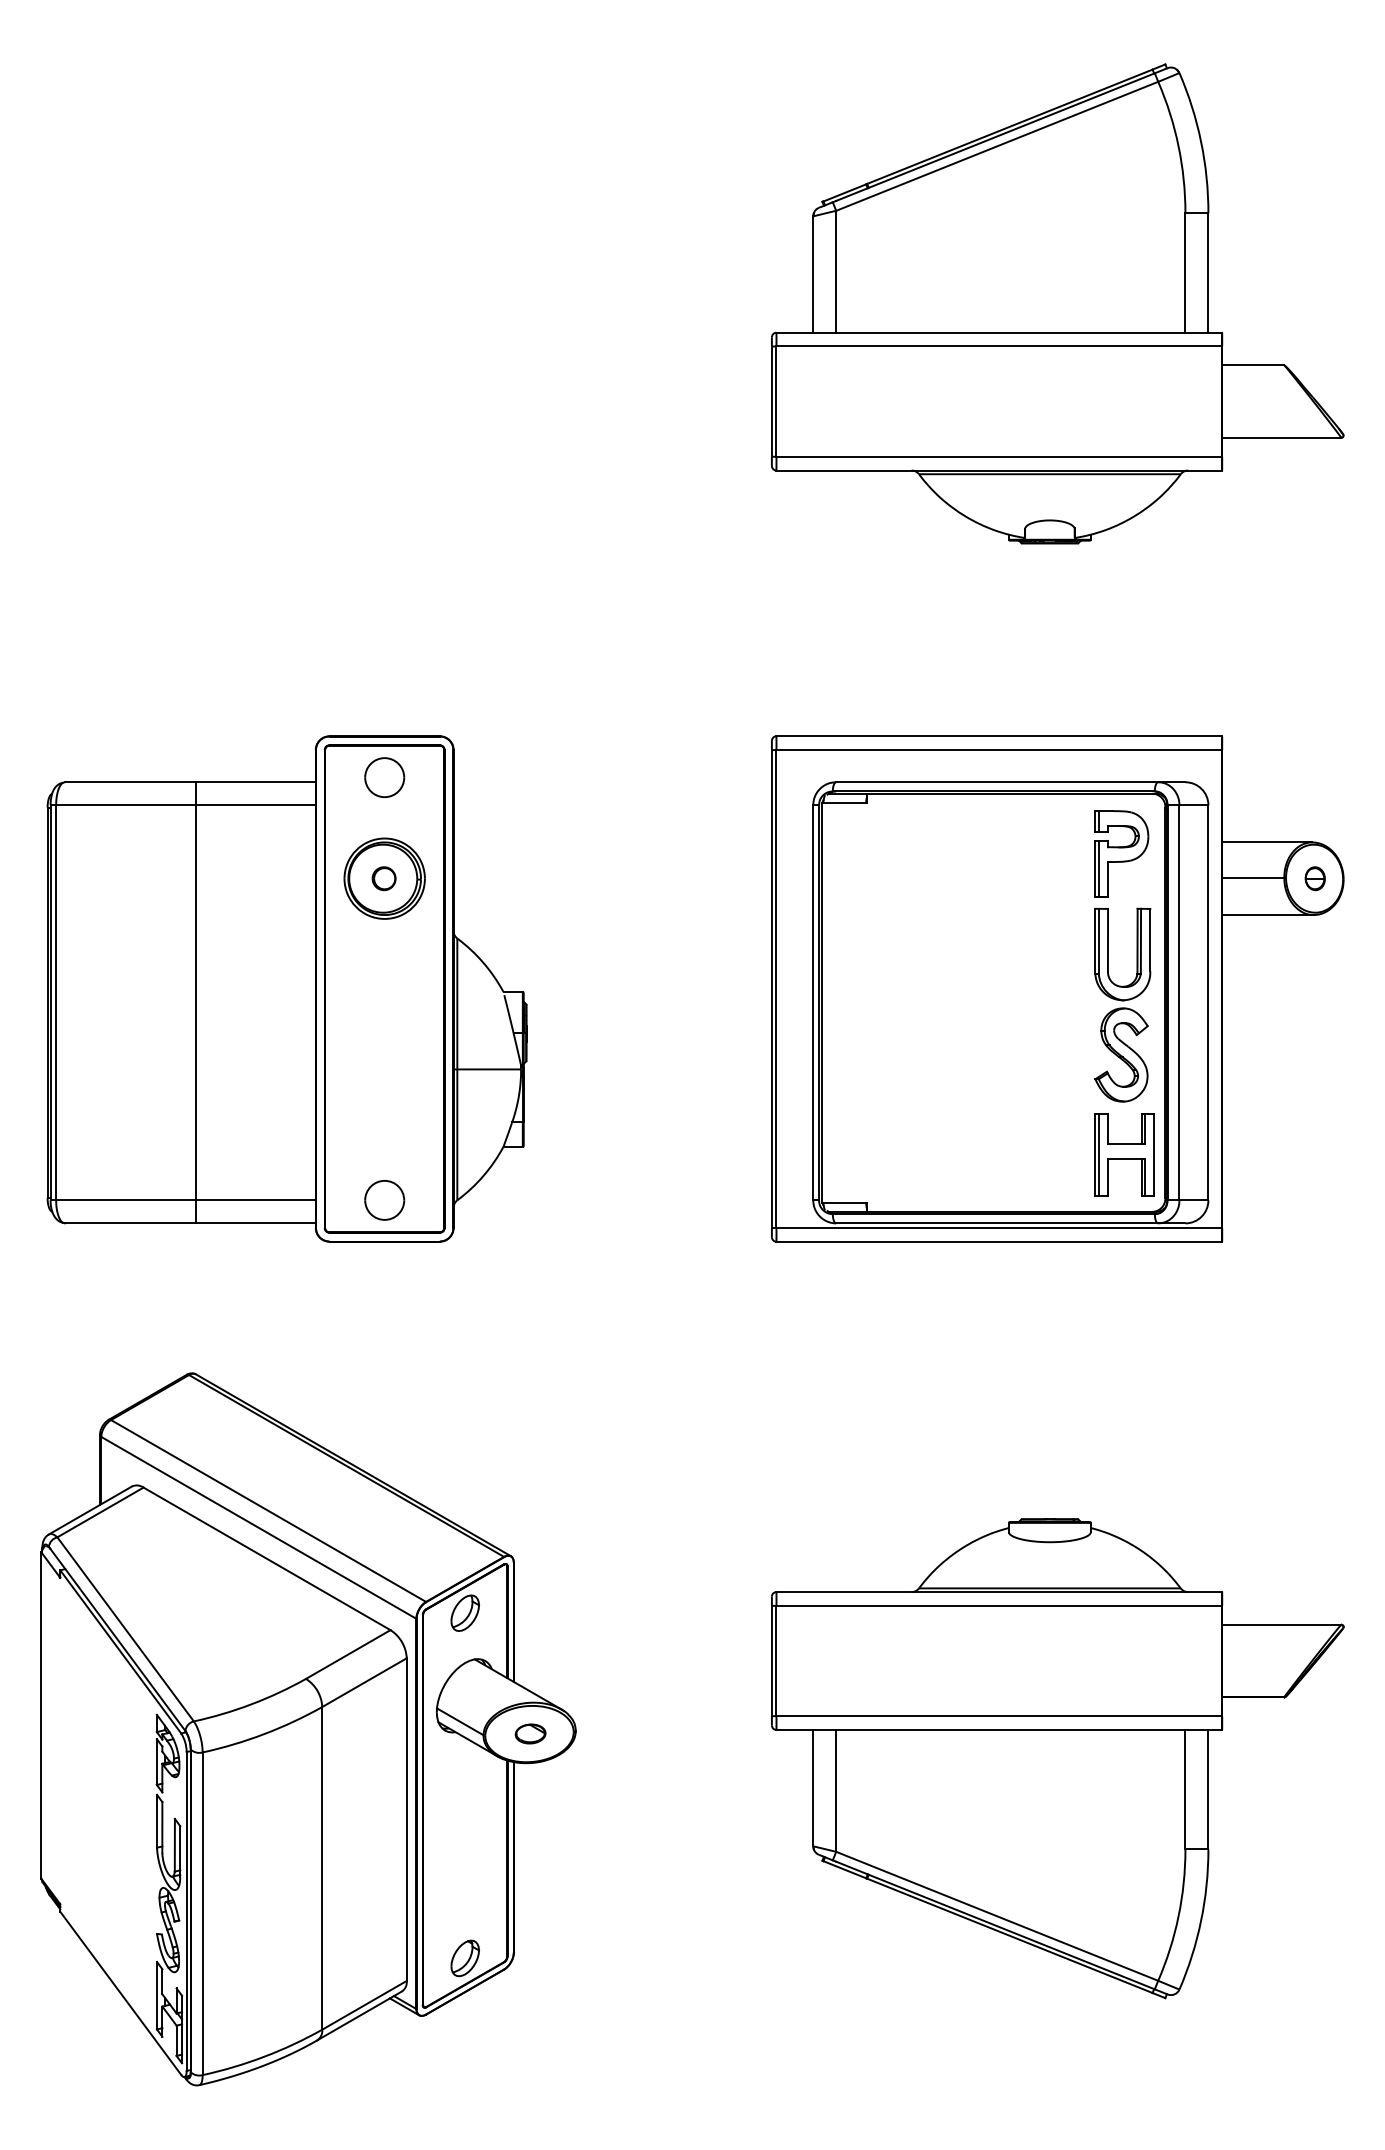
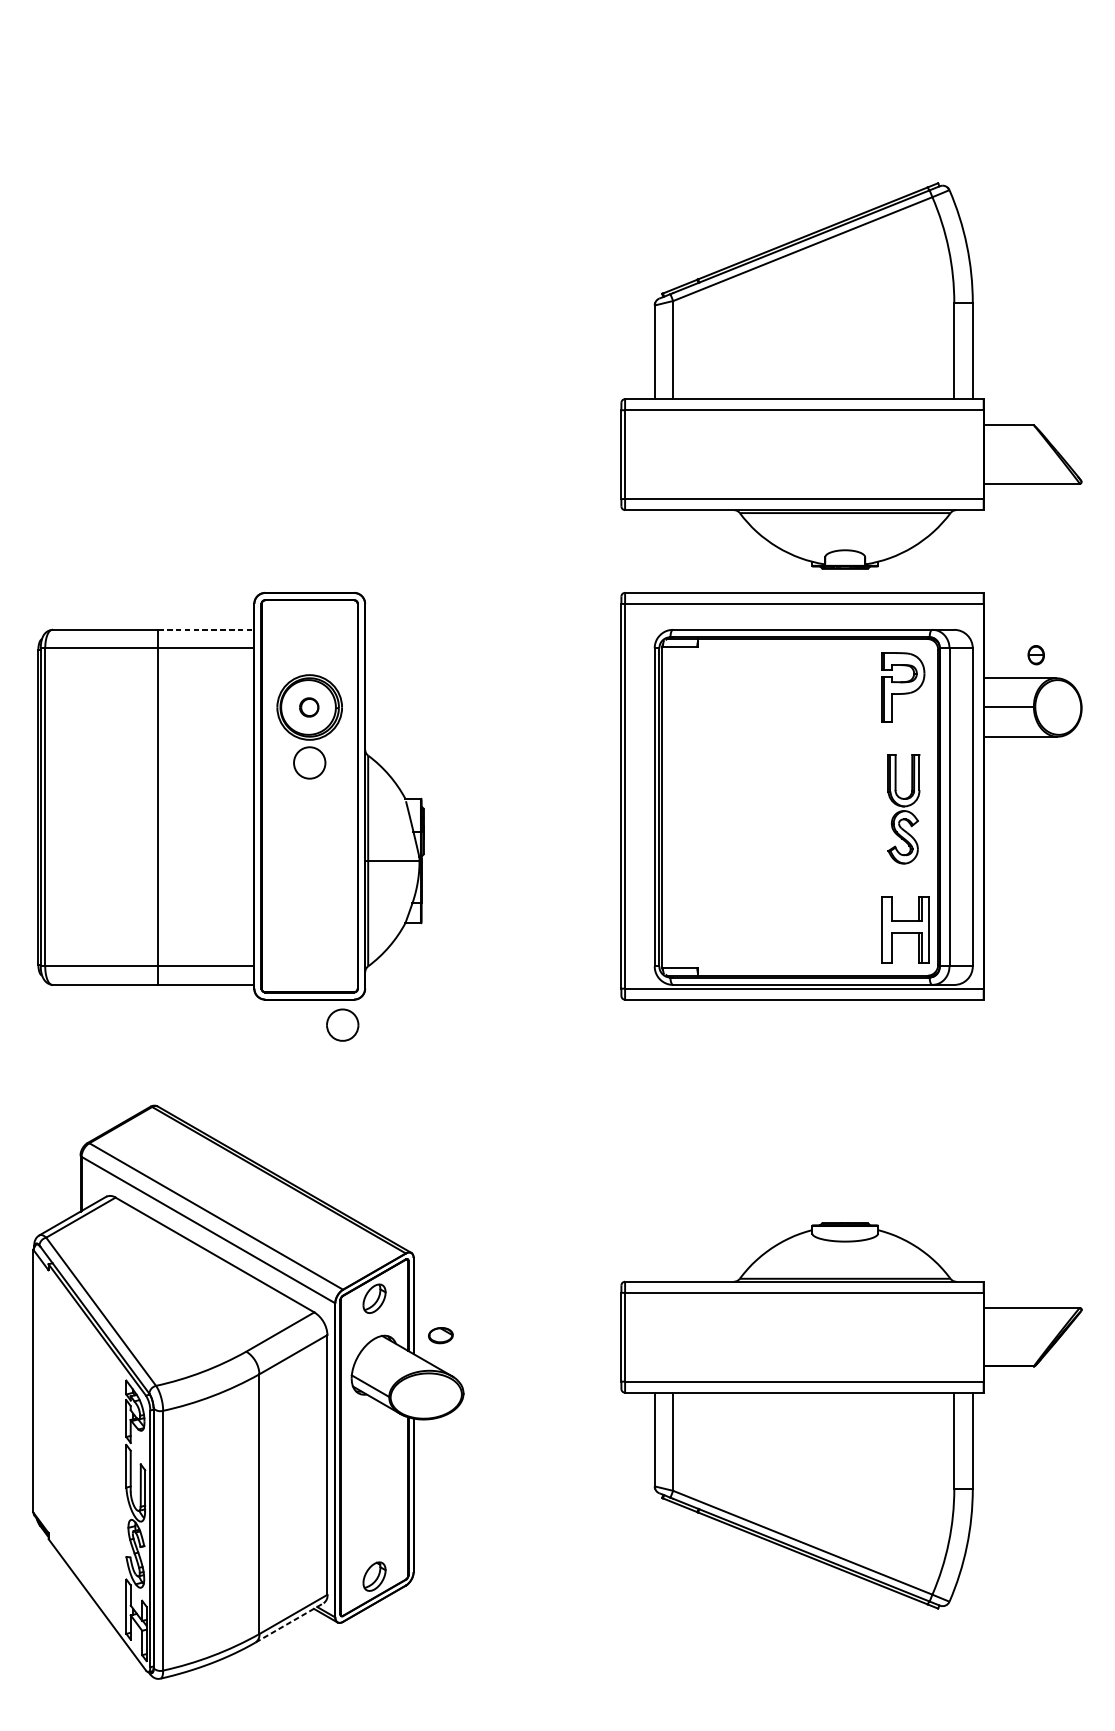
part: (1057, 303) -> (851, 375), moved
part: (384, 777) -> (309, 762), moved
line: (256, 782) -> (206, 630), solid -> dashed
part: (1314, 878) -> (1035, 654), moved
part: (1122, 1004) -> (903, 808), size x0.7
line: (1098, 1154) -> (884, 929), removed
part: (384, 1200) -> (342, 1025), moved
part: (530, 1733) -> (440, 1335), moved
line: (359, 2015) -> (289, 1622), solid -> dashed

